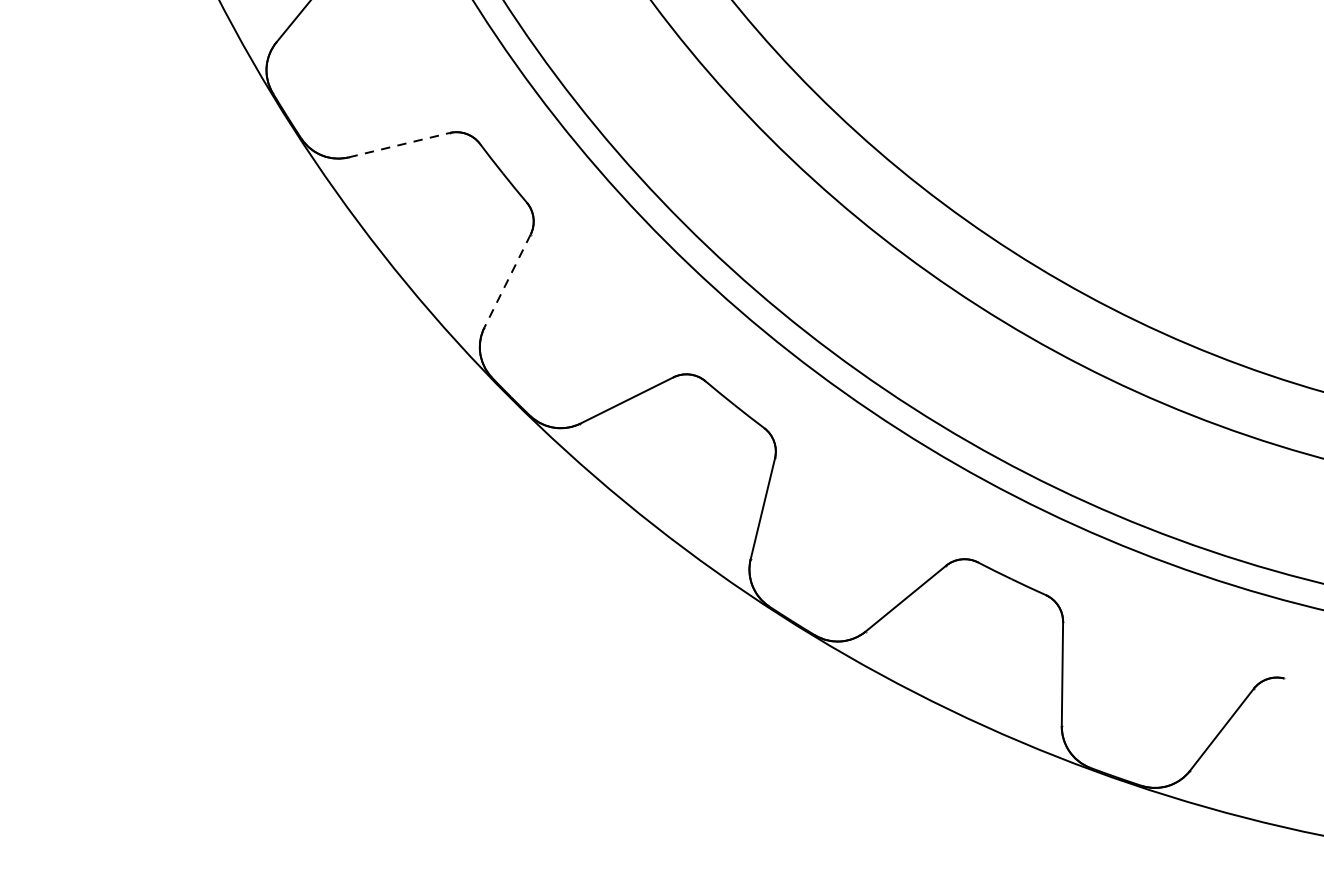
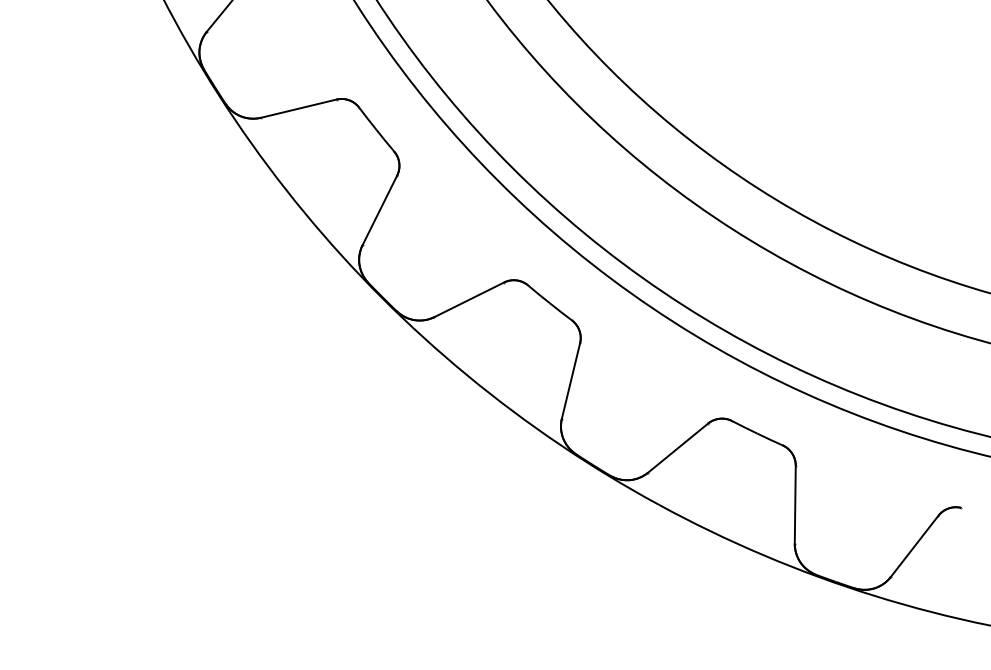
line: (398, 144) -> (298, 108), dashed -> solid
line: (507, 281) -> (379, 210), dashed -> solid

